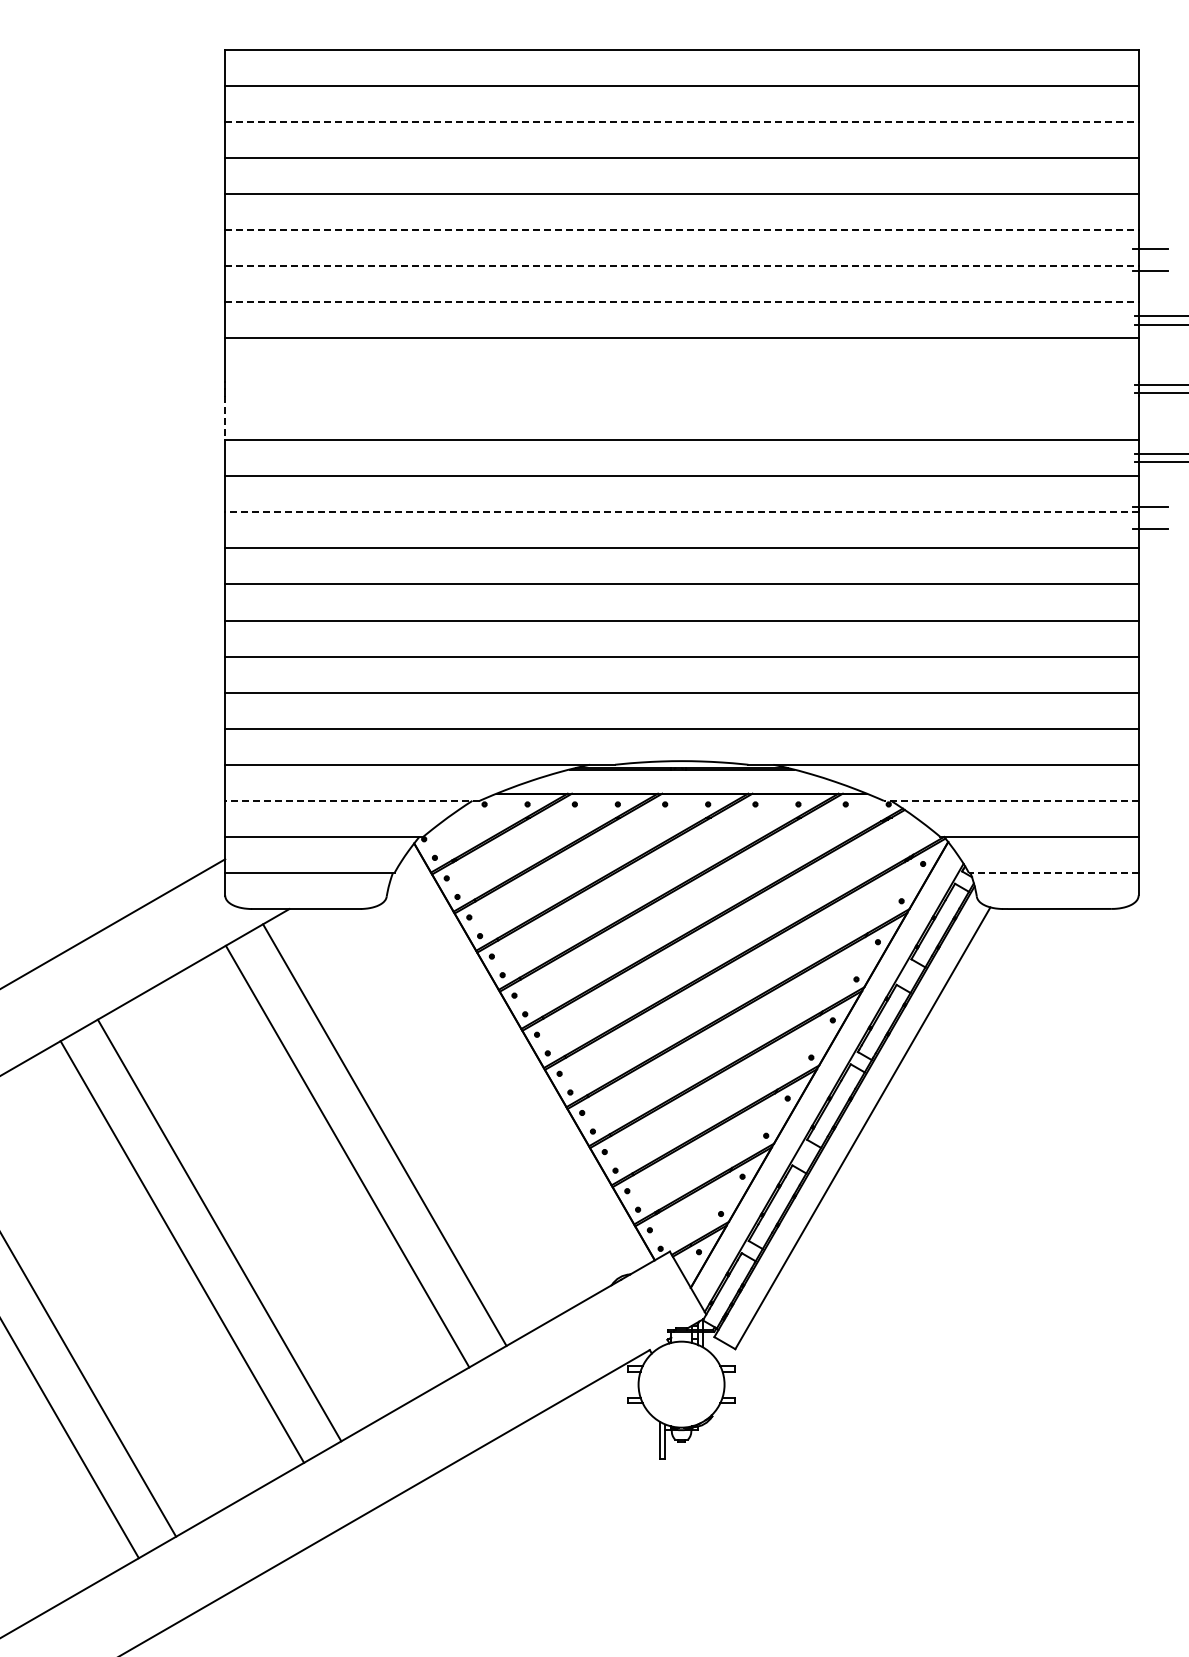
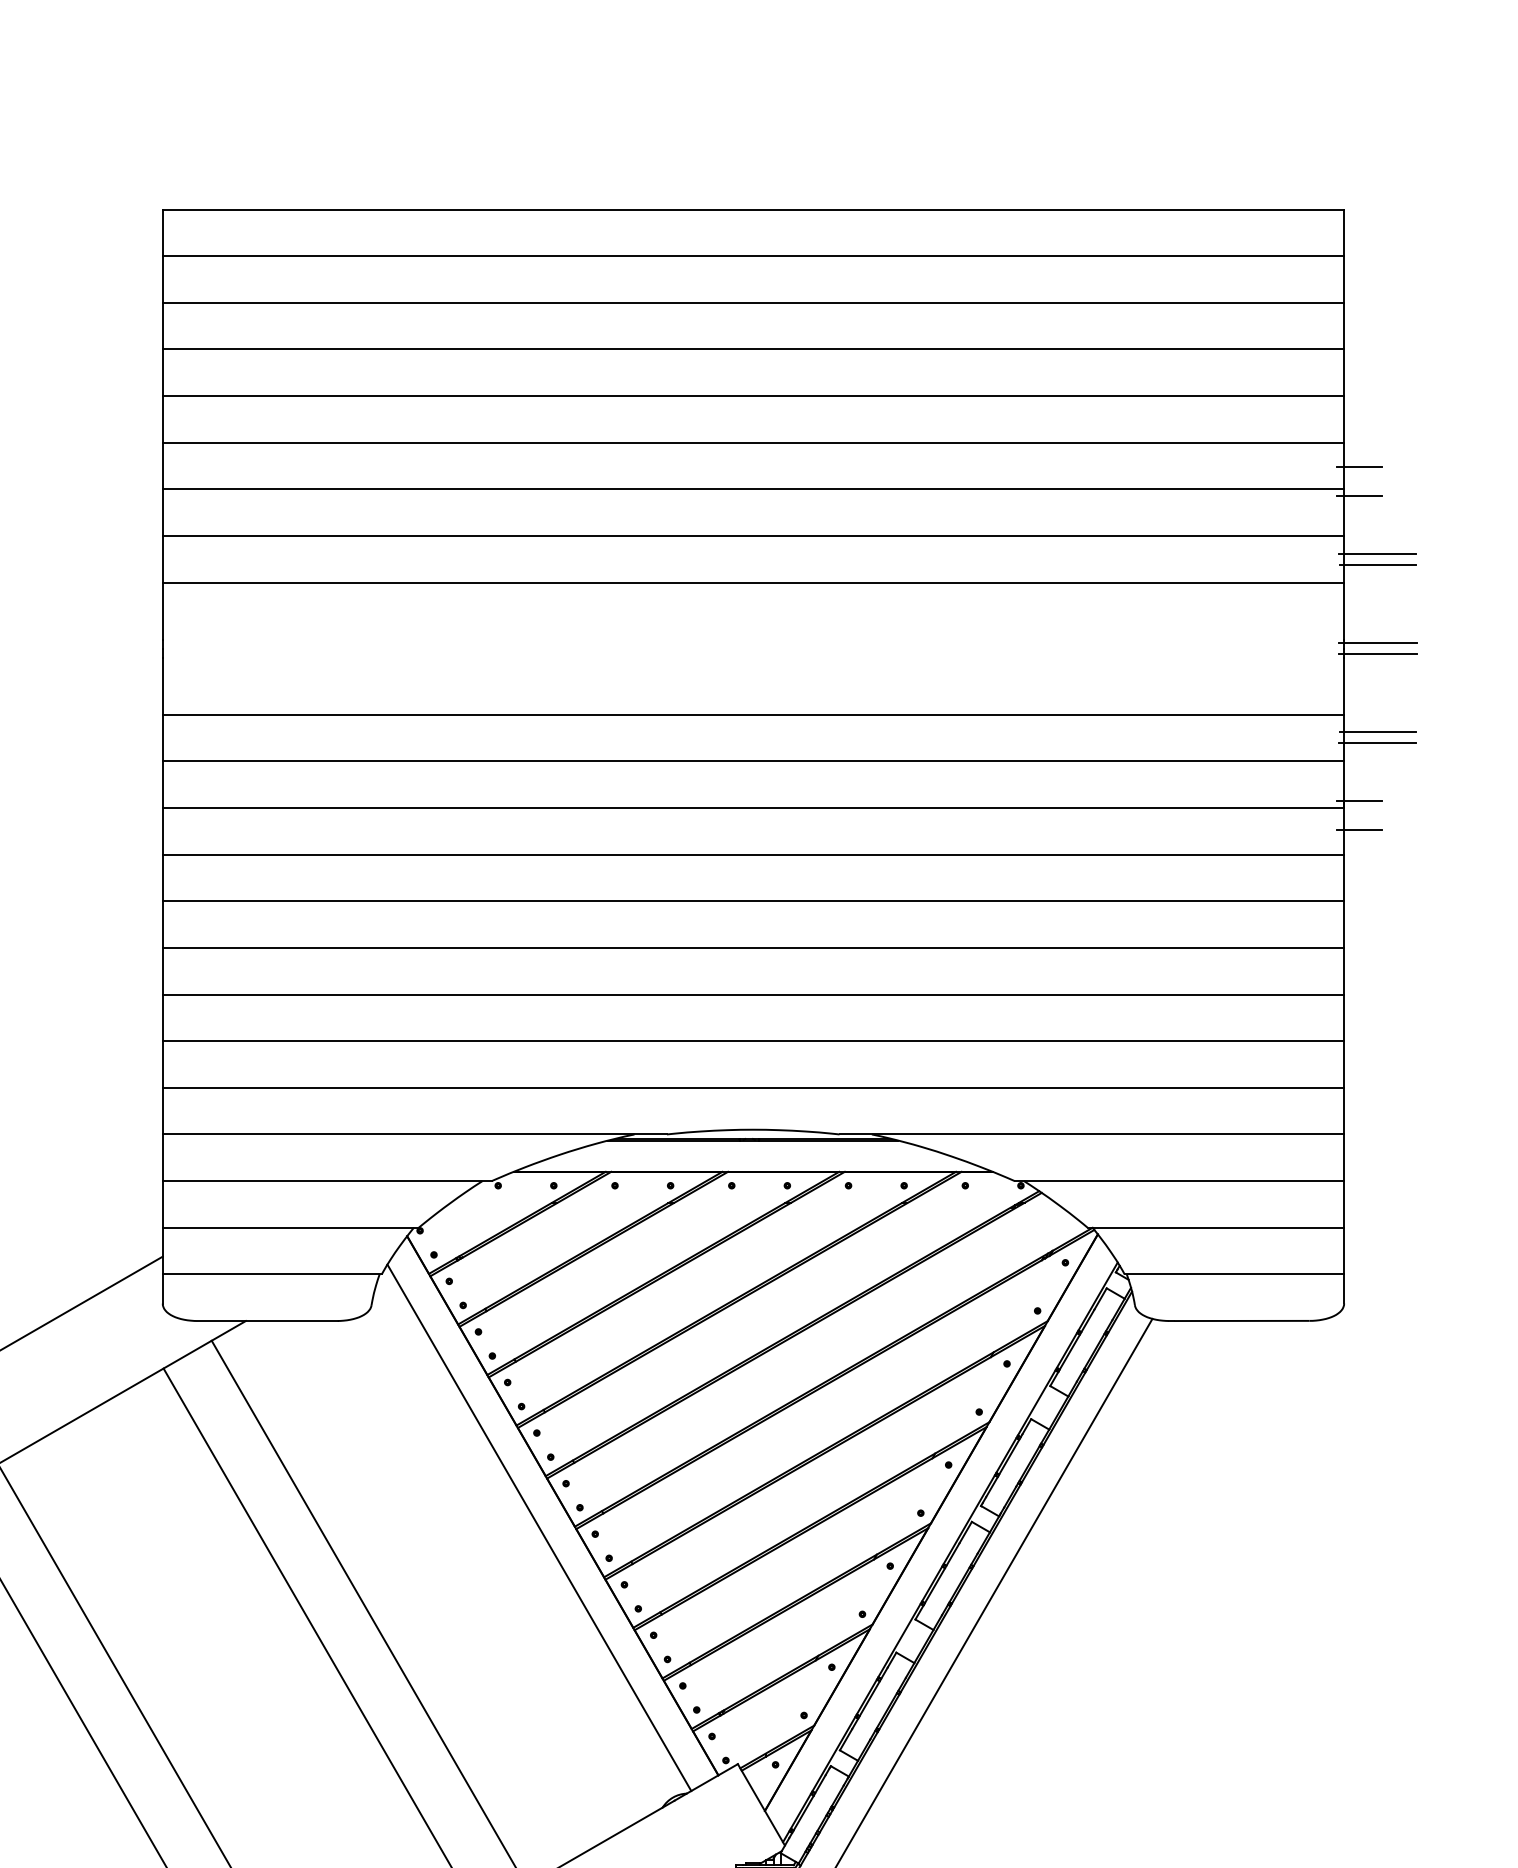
line: (681, 121) -> (752, 302), dashed -> solid
line: (681, 230) -> (752, 443), dashed -> solid
line: (681, 266) -> (752, 489), dashed -> solid
line: (681, 302) -> (752, 536), dashed -> solid
line: (225, 418) -> (163, 686), dashed -> solid
line: (681, 512) -> (752, 808), dashed -> solid
line: (351, 800) -> (326, 1180), dashed -> solid
line: (1010, 800) -> (1178, 1180), dashed -> solid
line: (1053, 872) -> (1234, 1273), dashed -> solid
line: (515, 1068) -> (538, 1527), added

